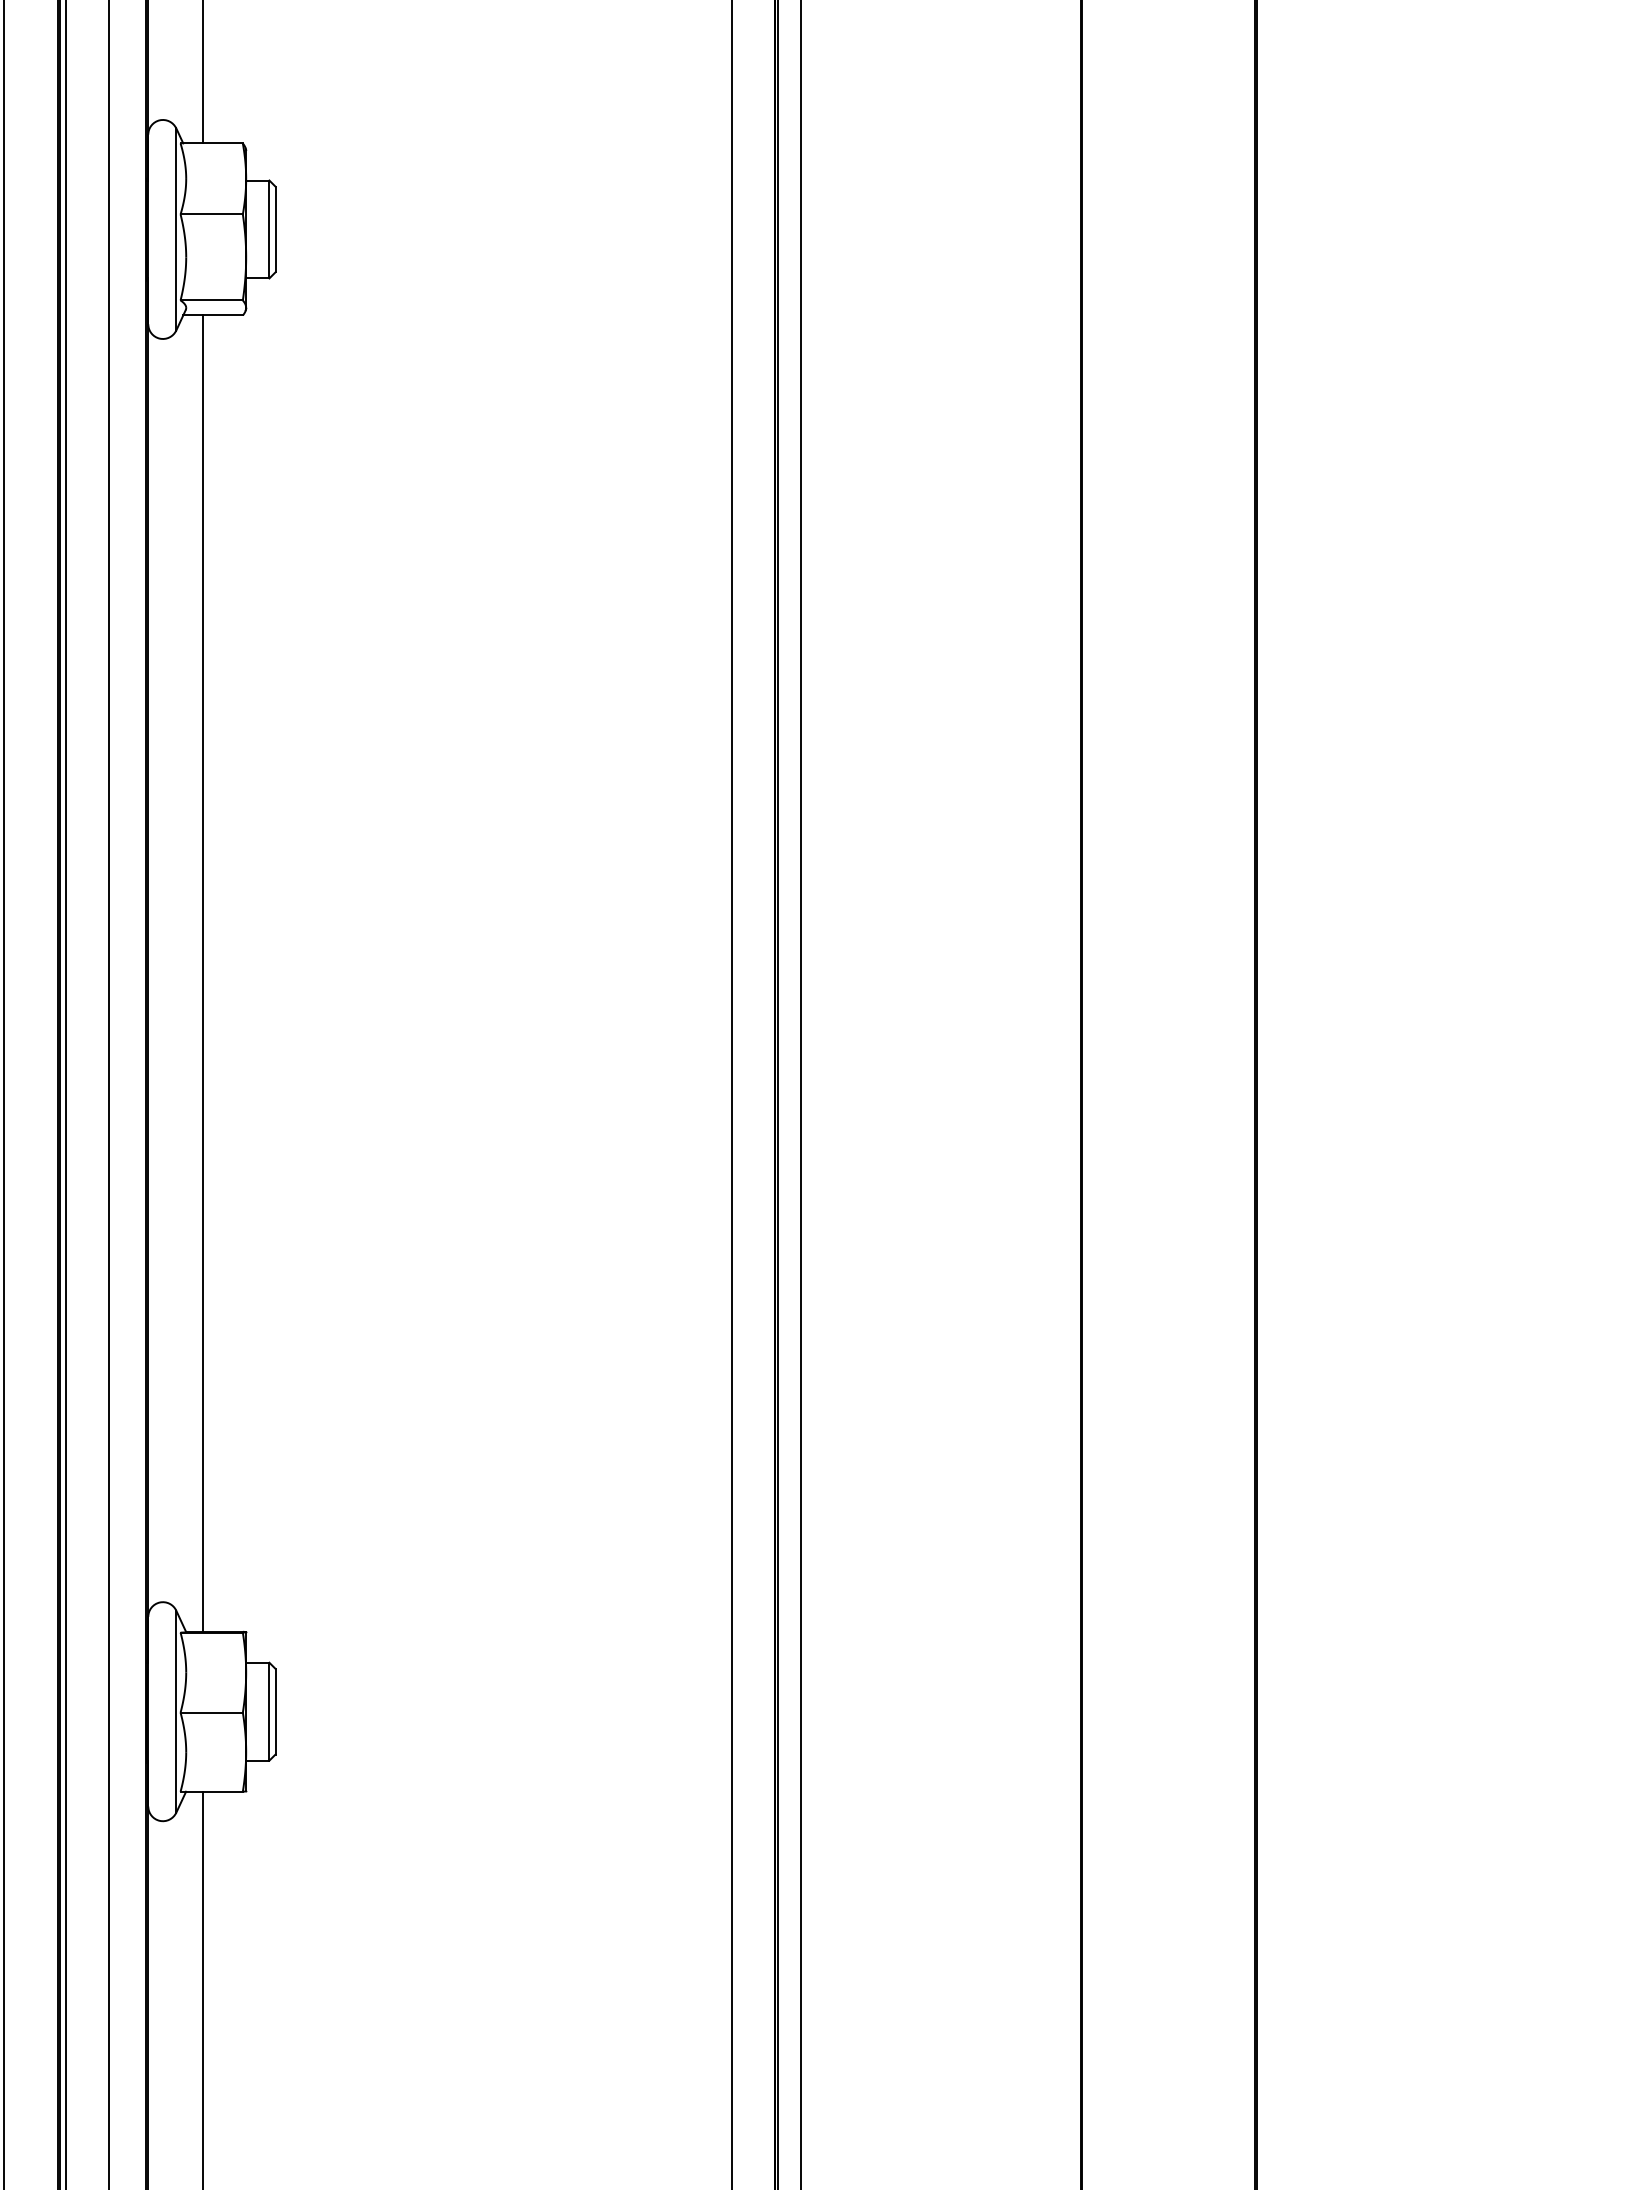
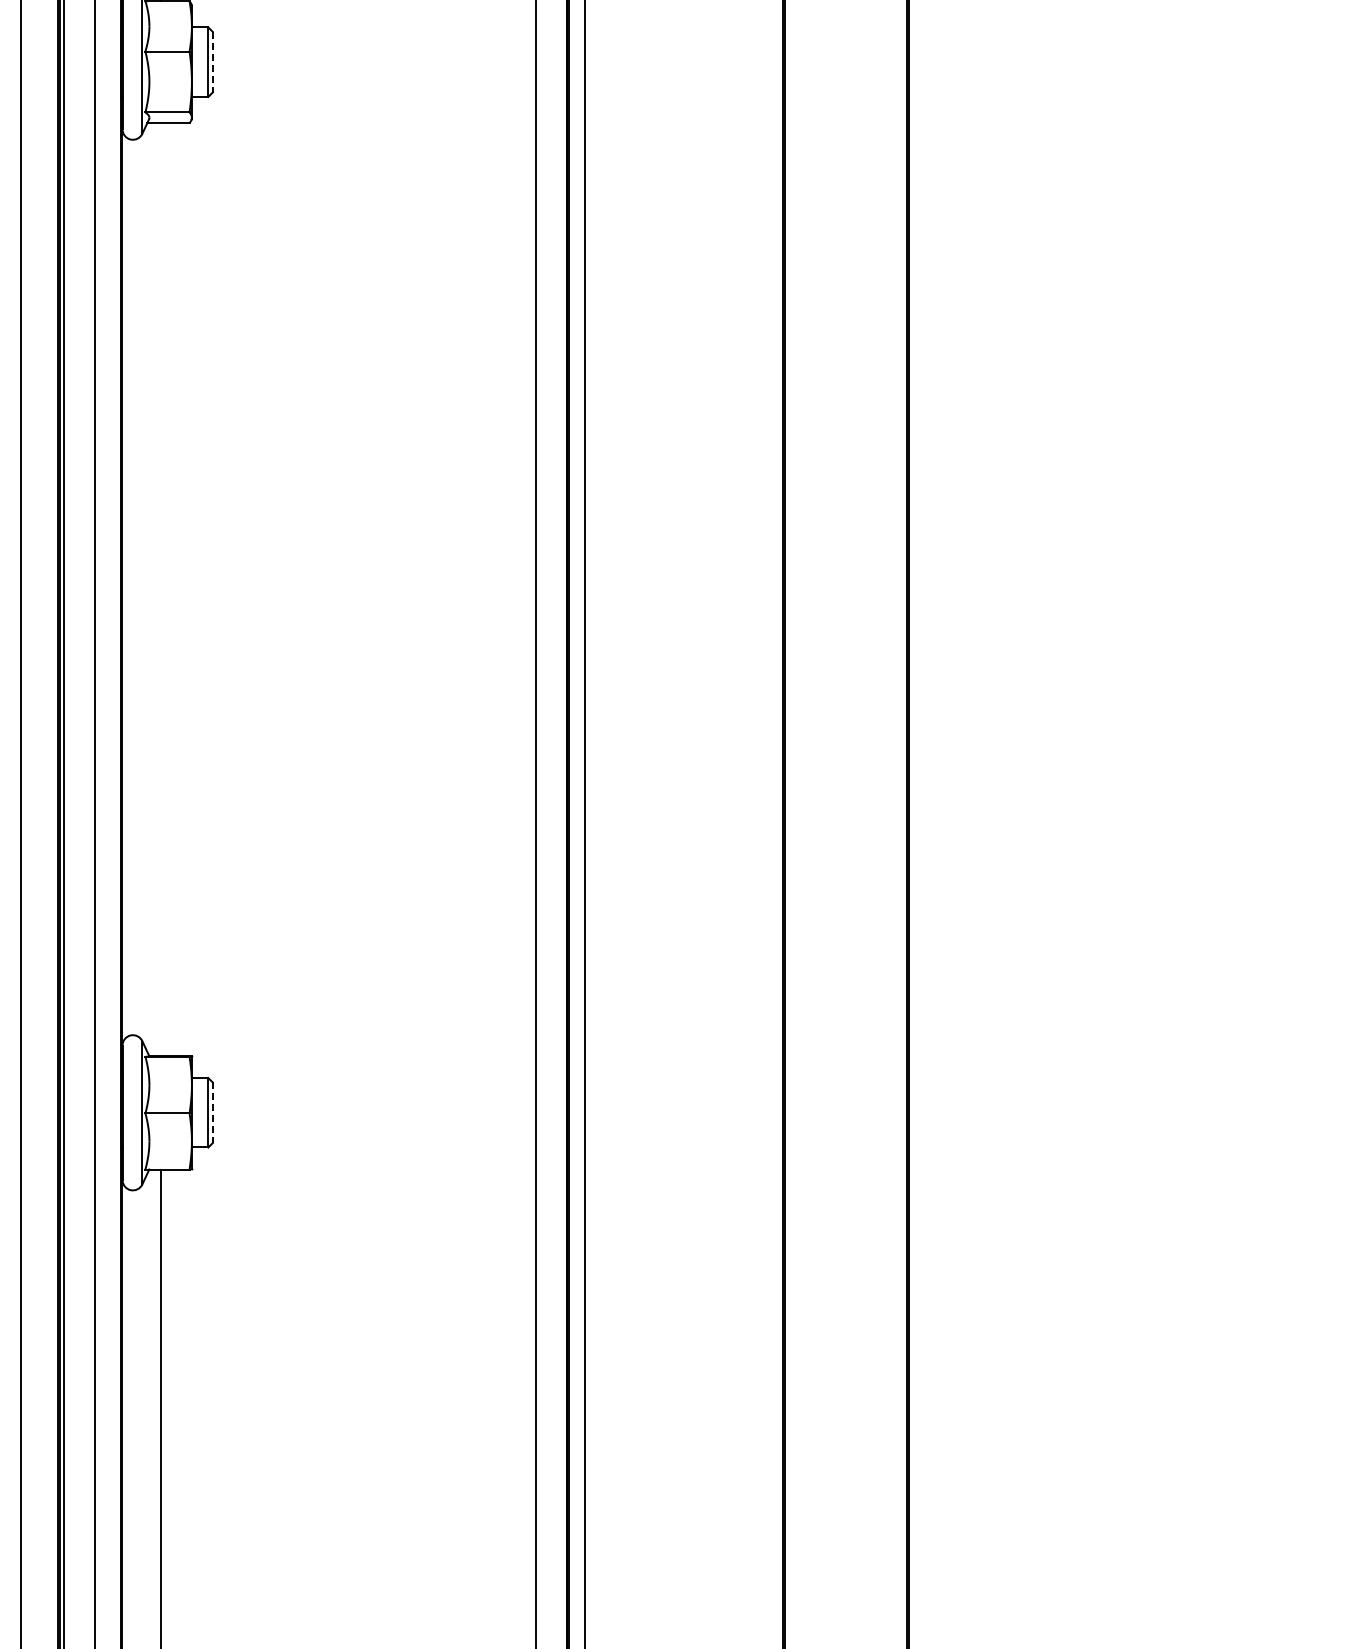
line: (275, 229) -> (212, 62), solid -> dashed
line: (203, 973) -> (161, 589), removed
line: (275, 1712) -> (212, 1113), solid -> dashed

